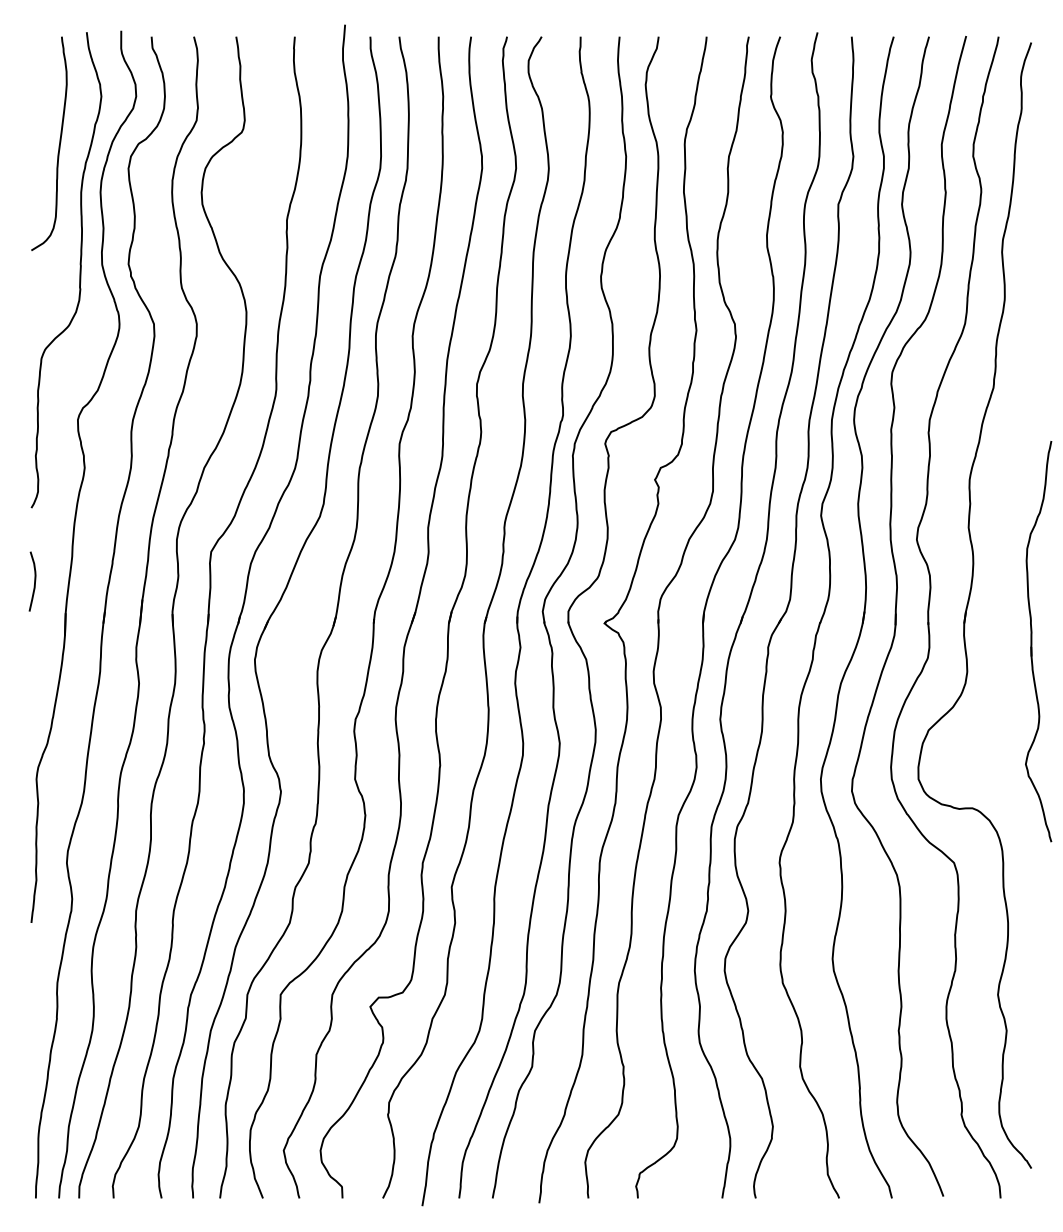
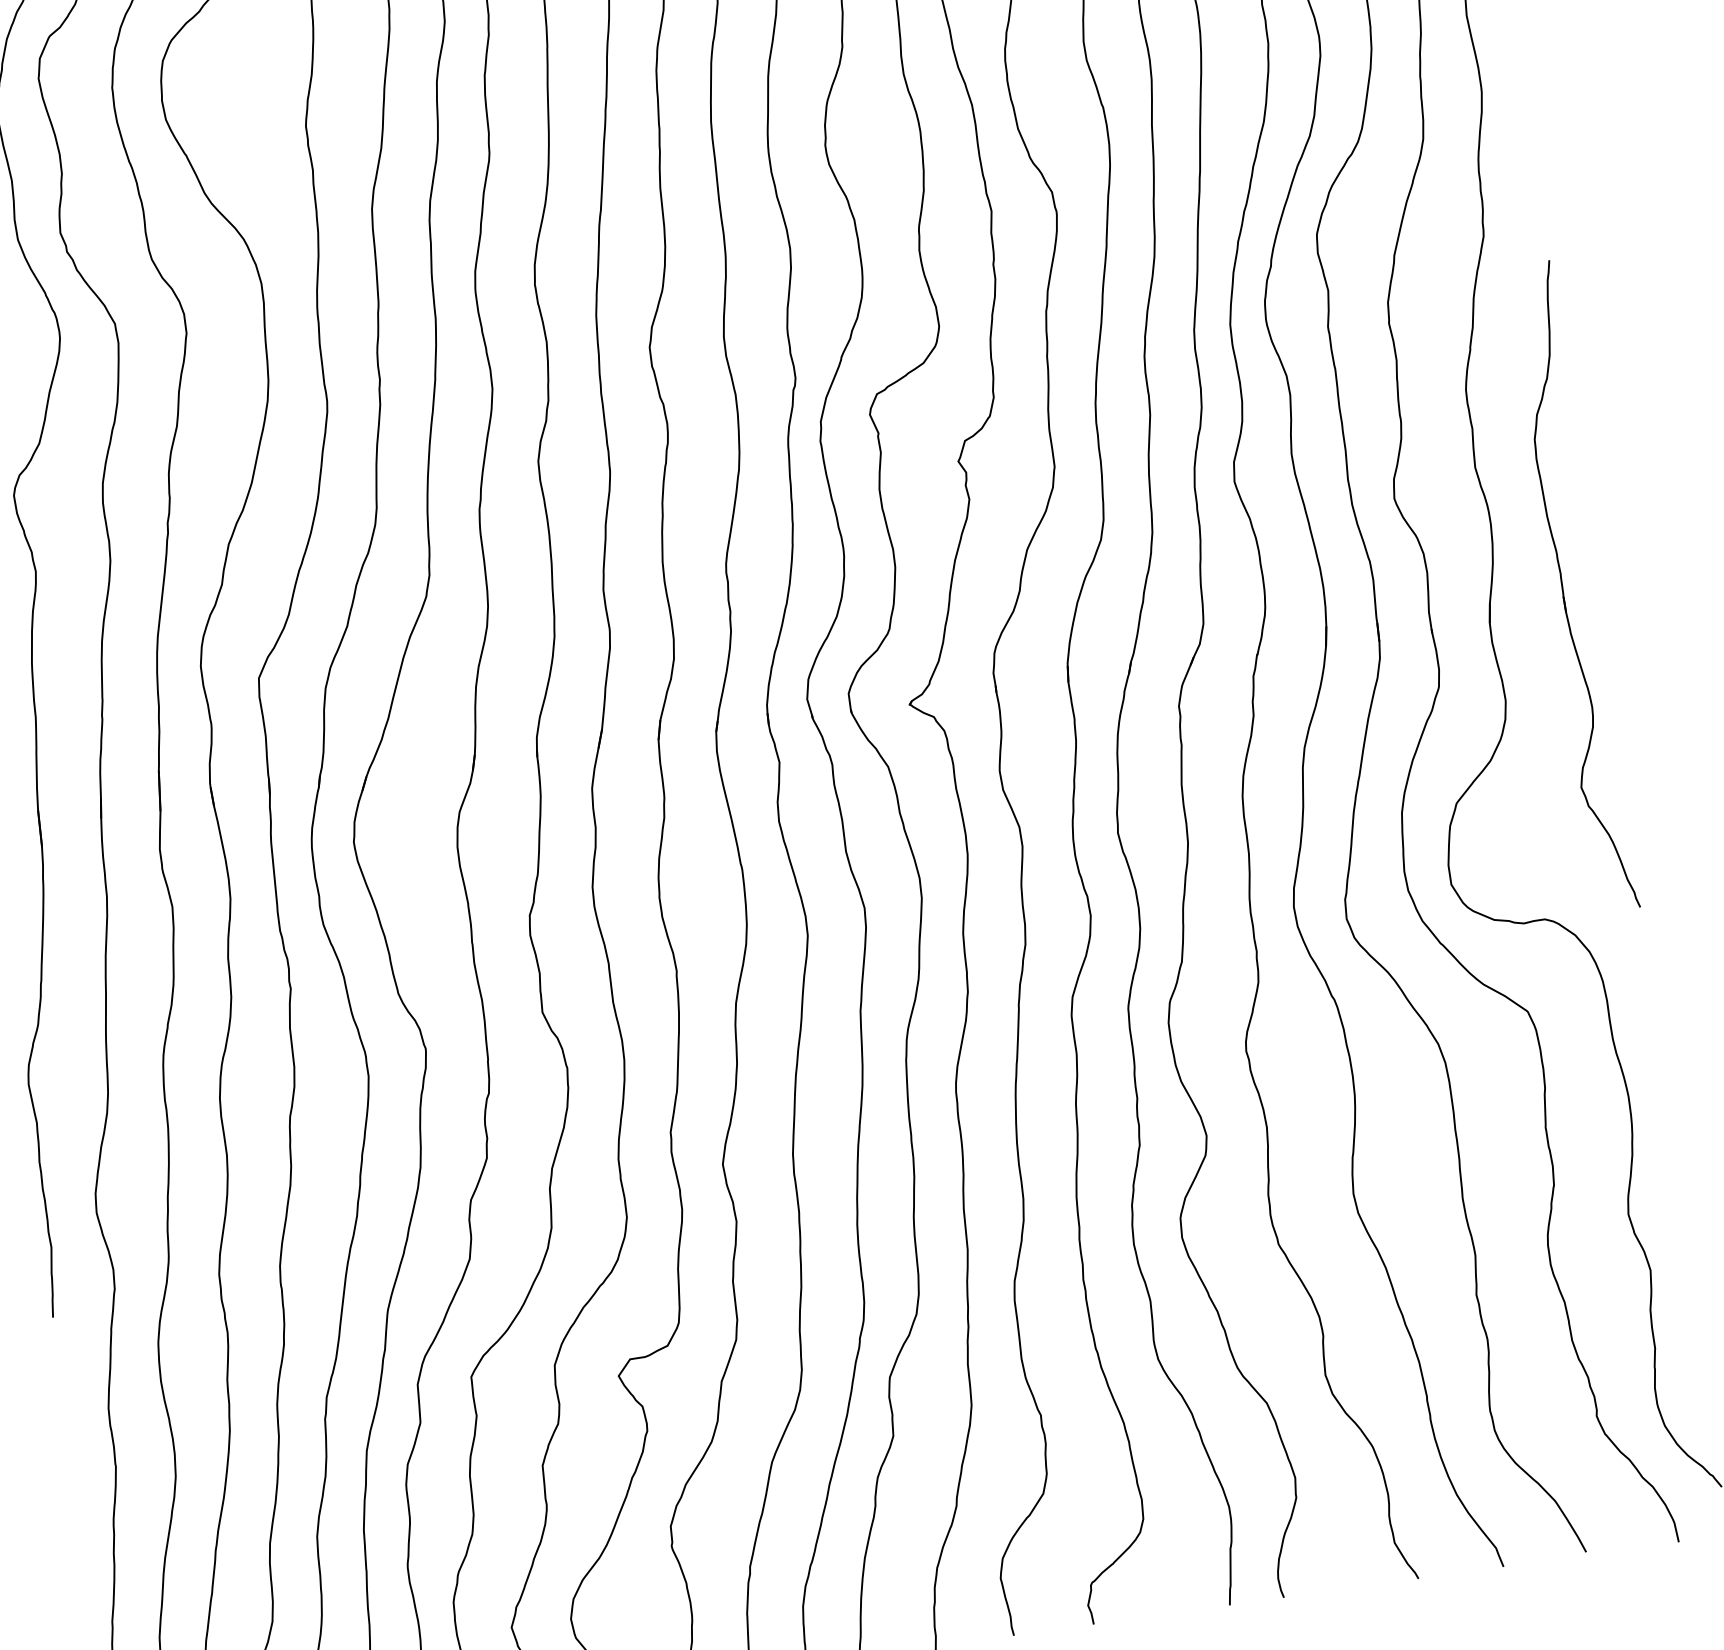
part: (1038, 641) -> (1573, 586), moved

